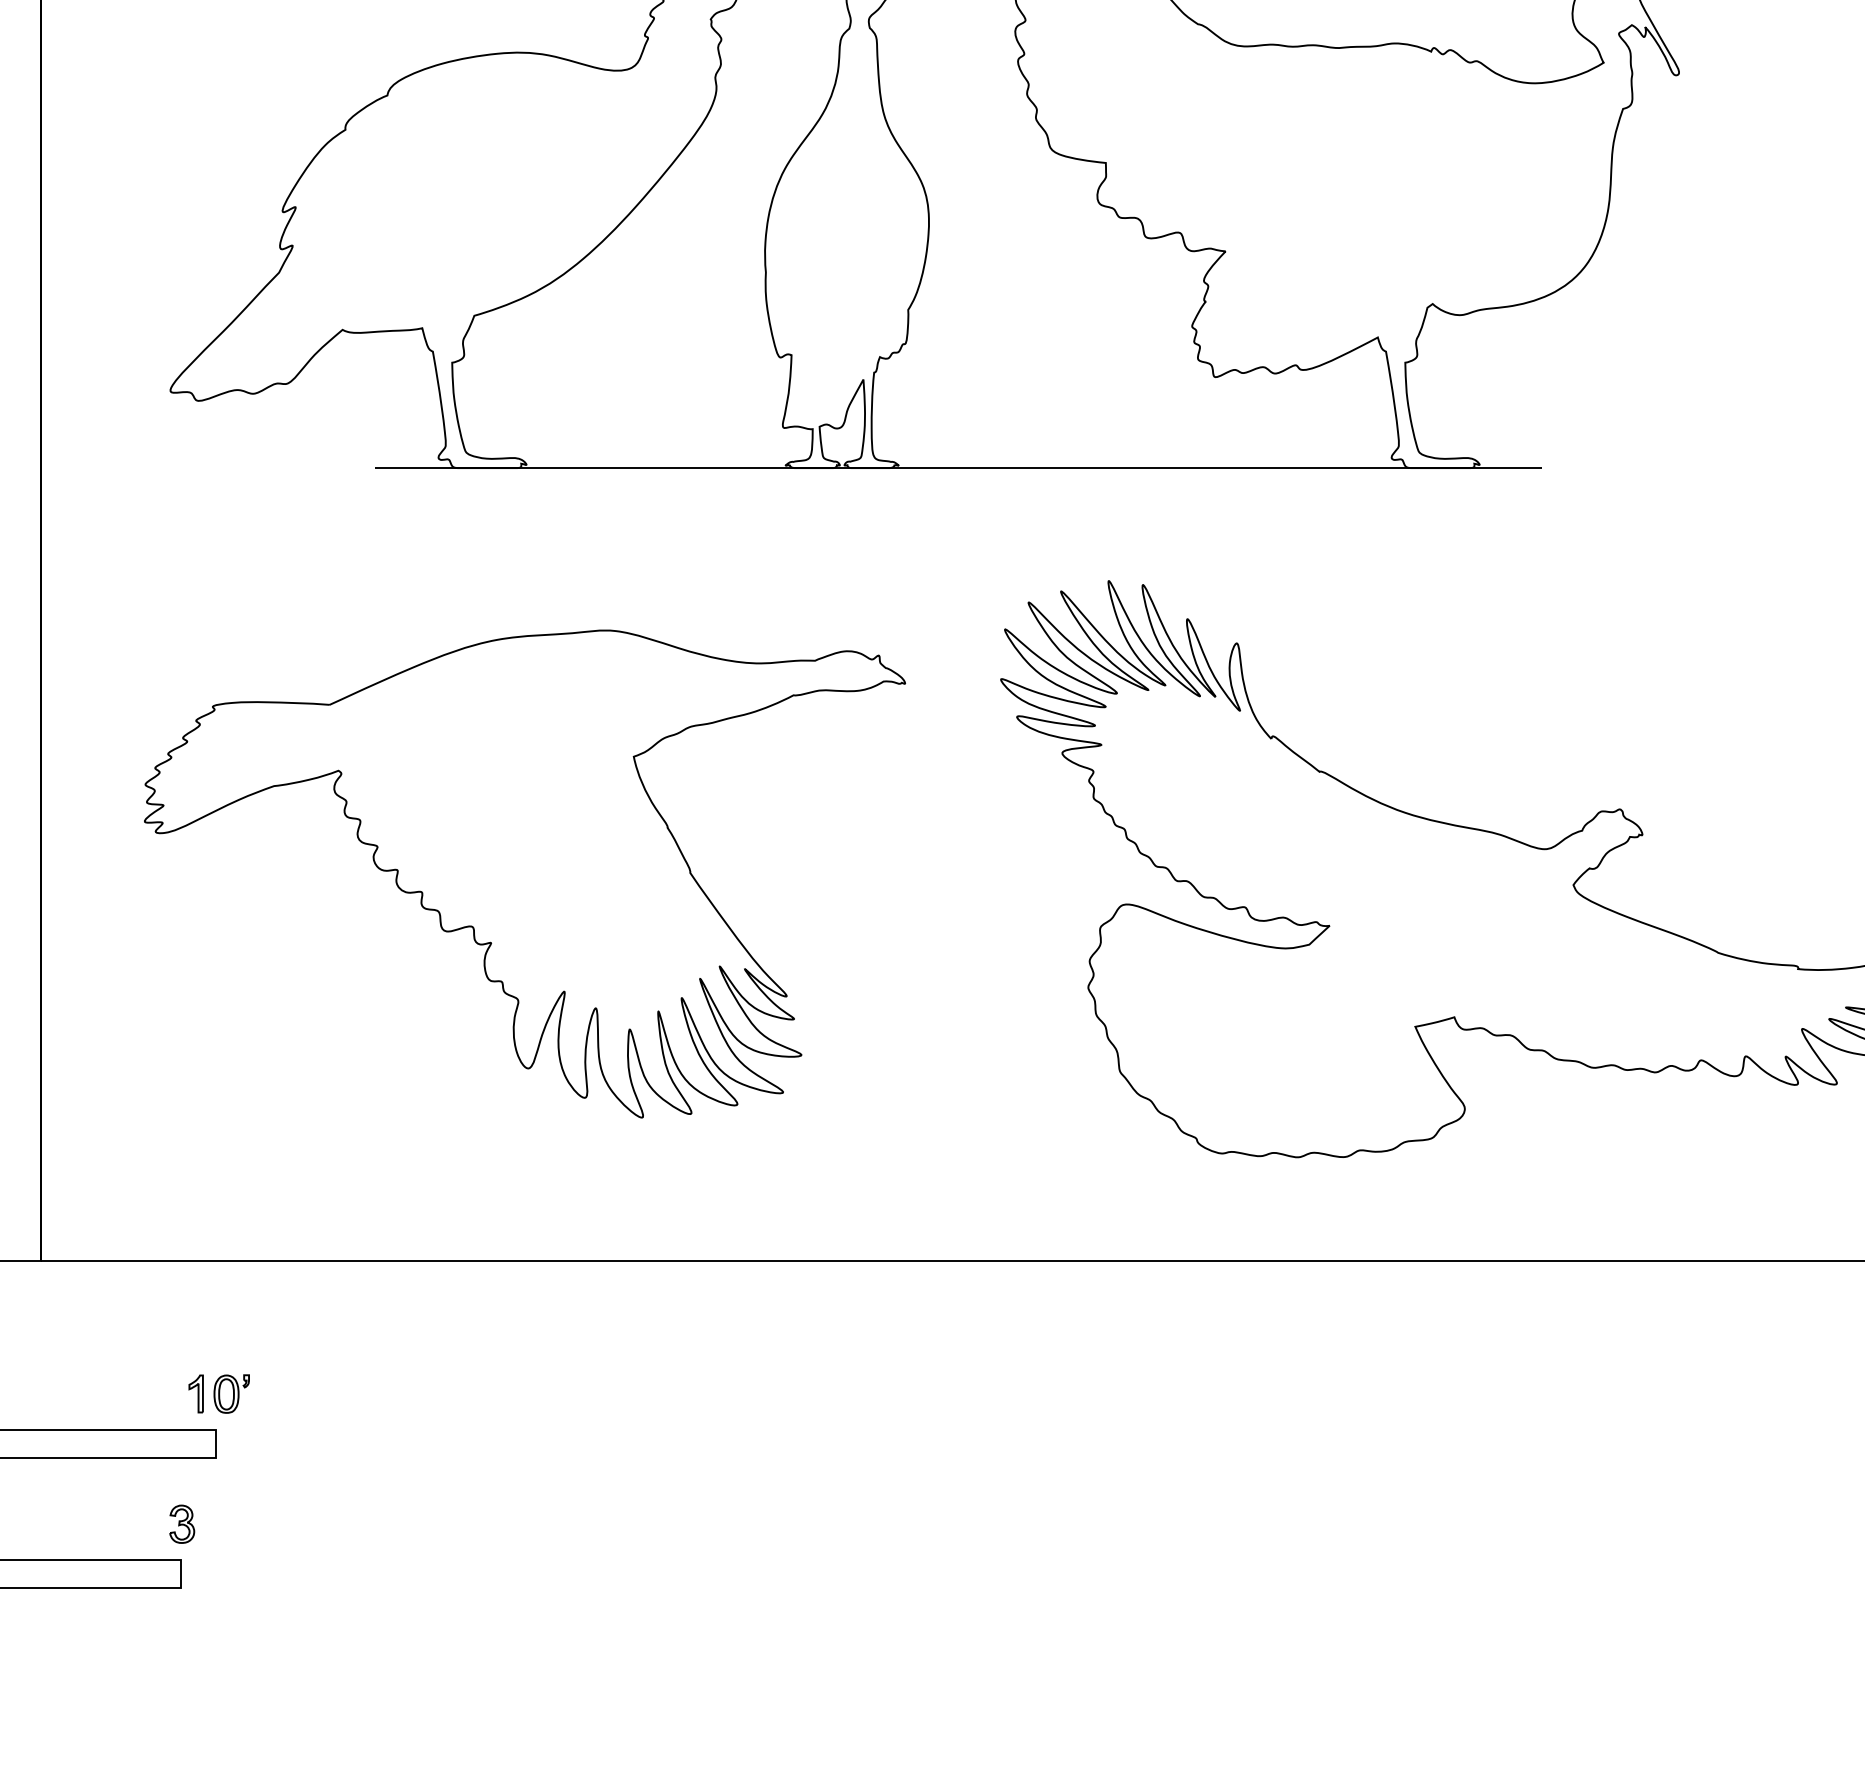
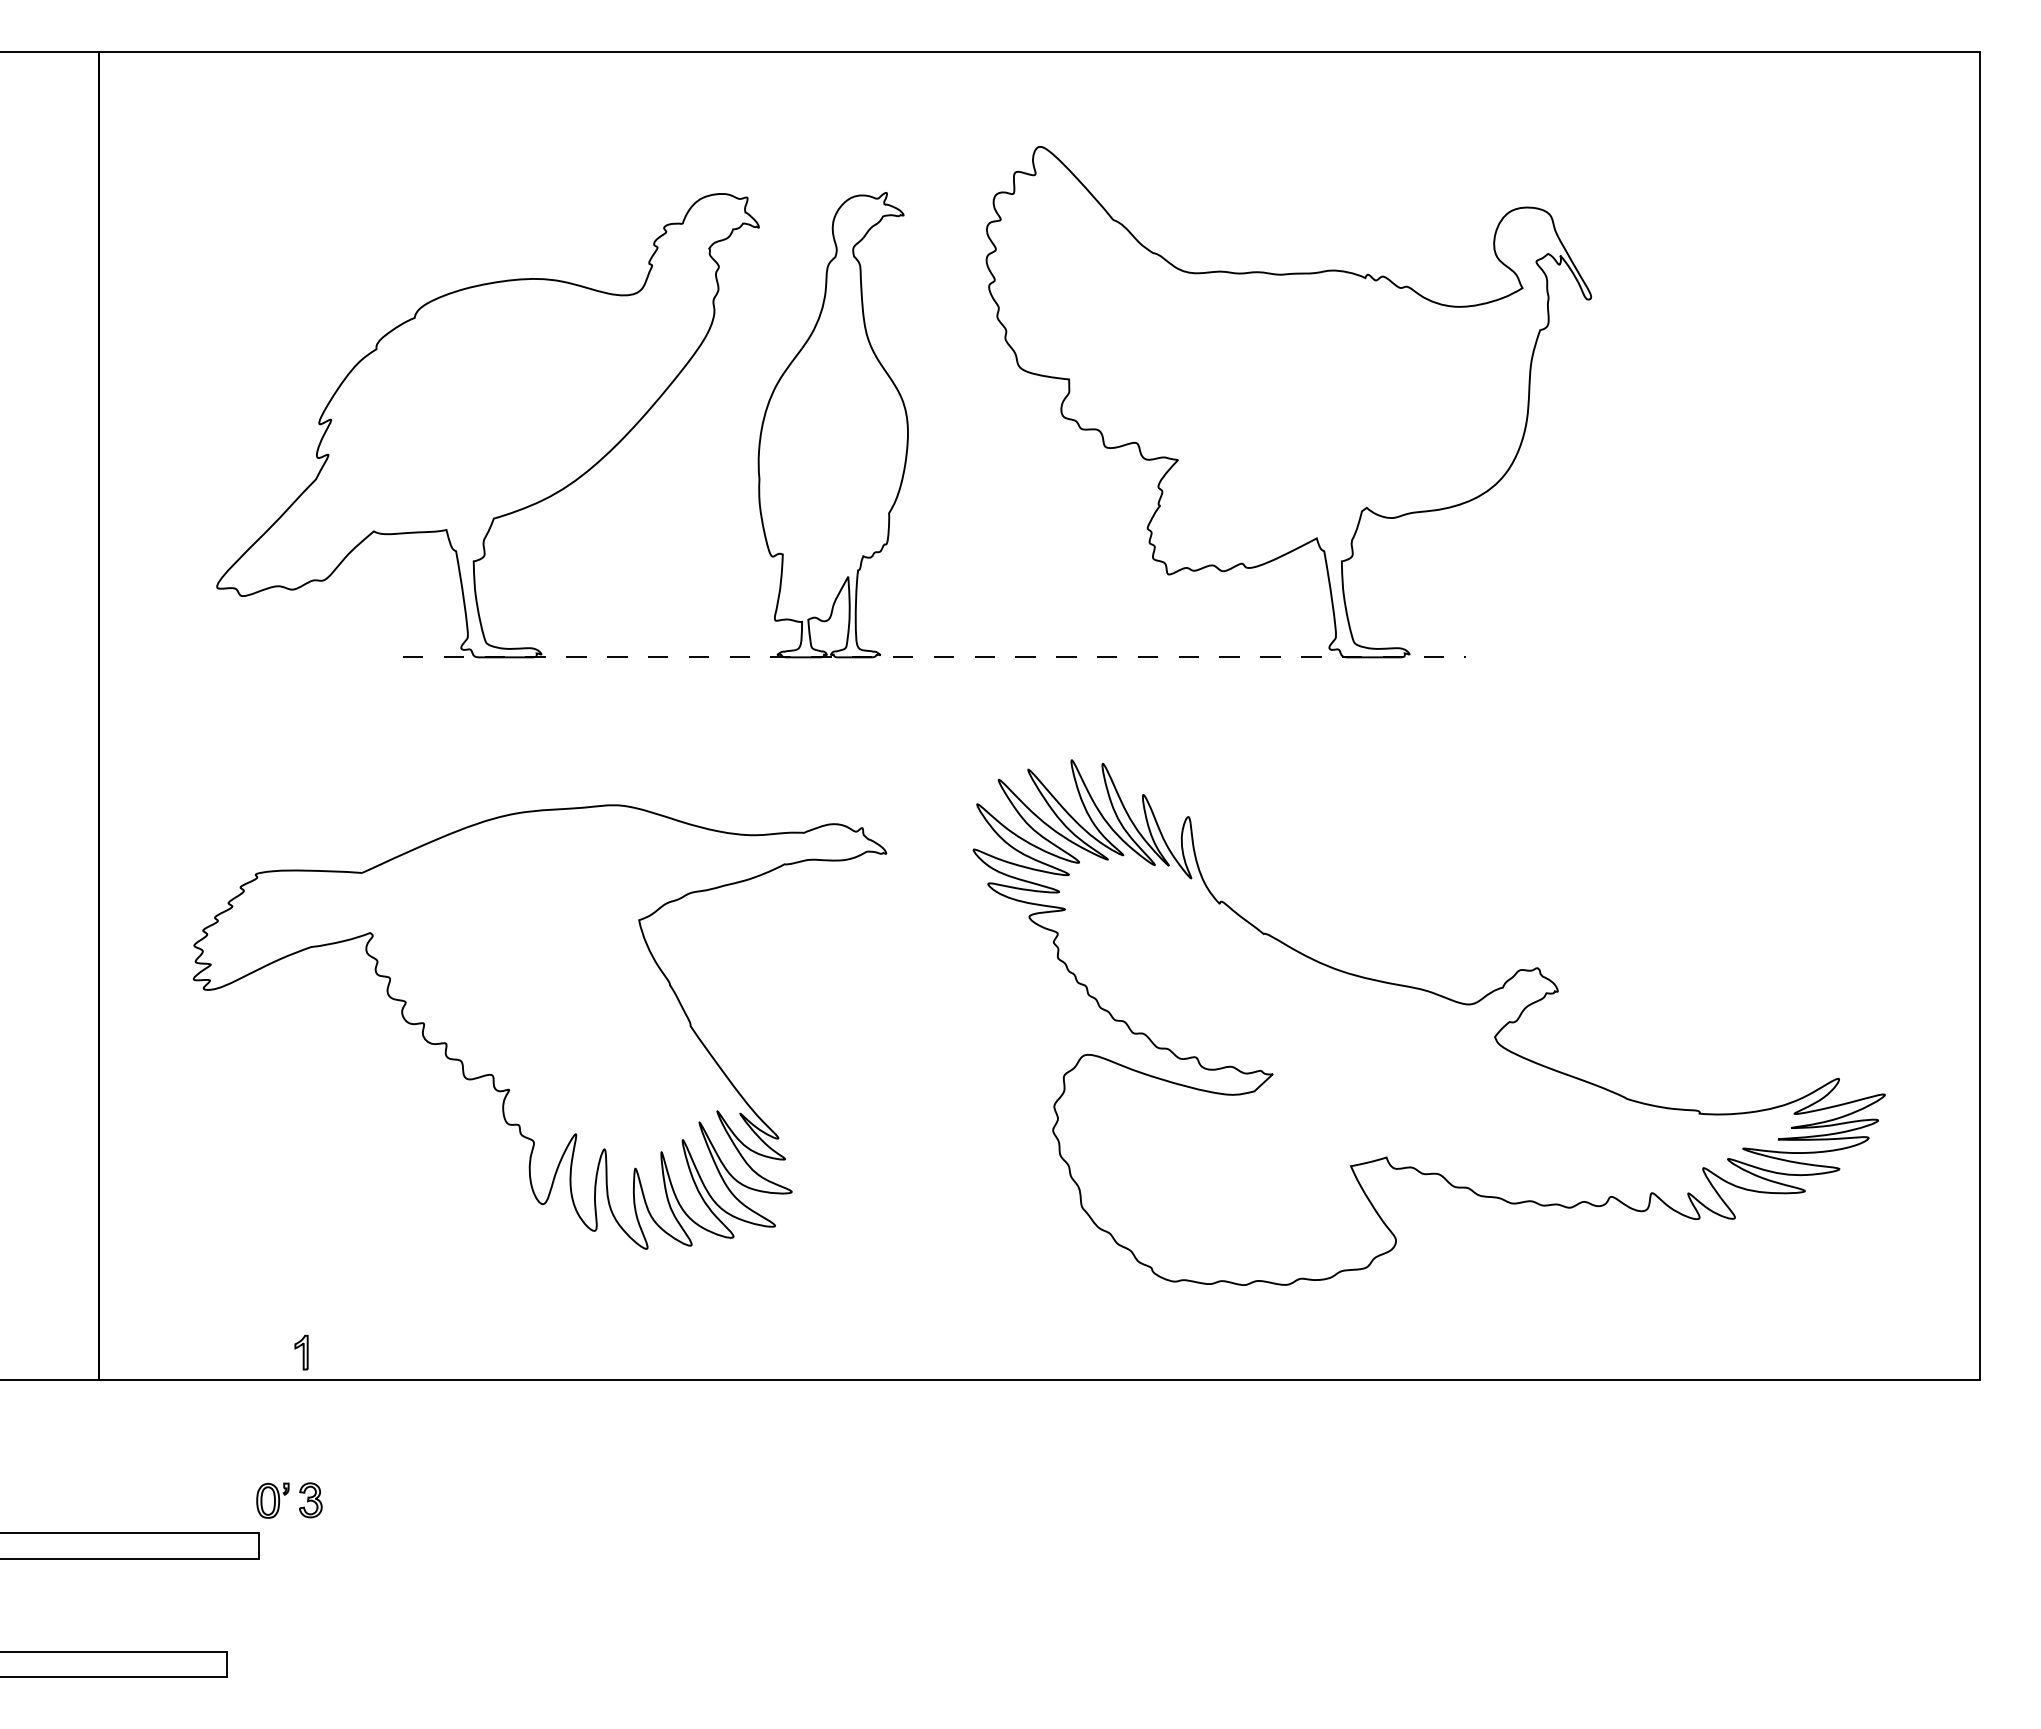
line: (958, 468) -> (934, 657), solid -> dashed
part: (196, 1393) -> (301, 1352), moved
part: (181, 1524) -> (310, 1500), moved

